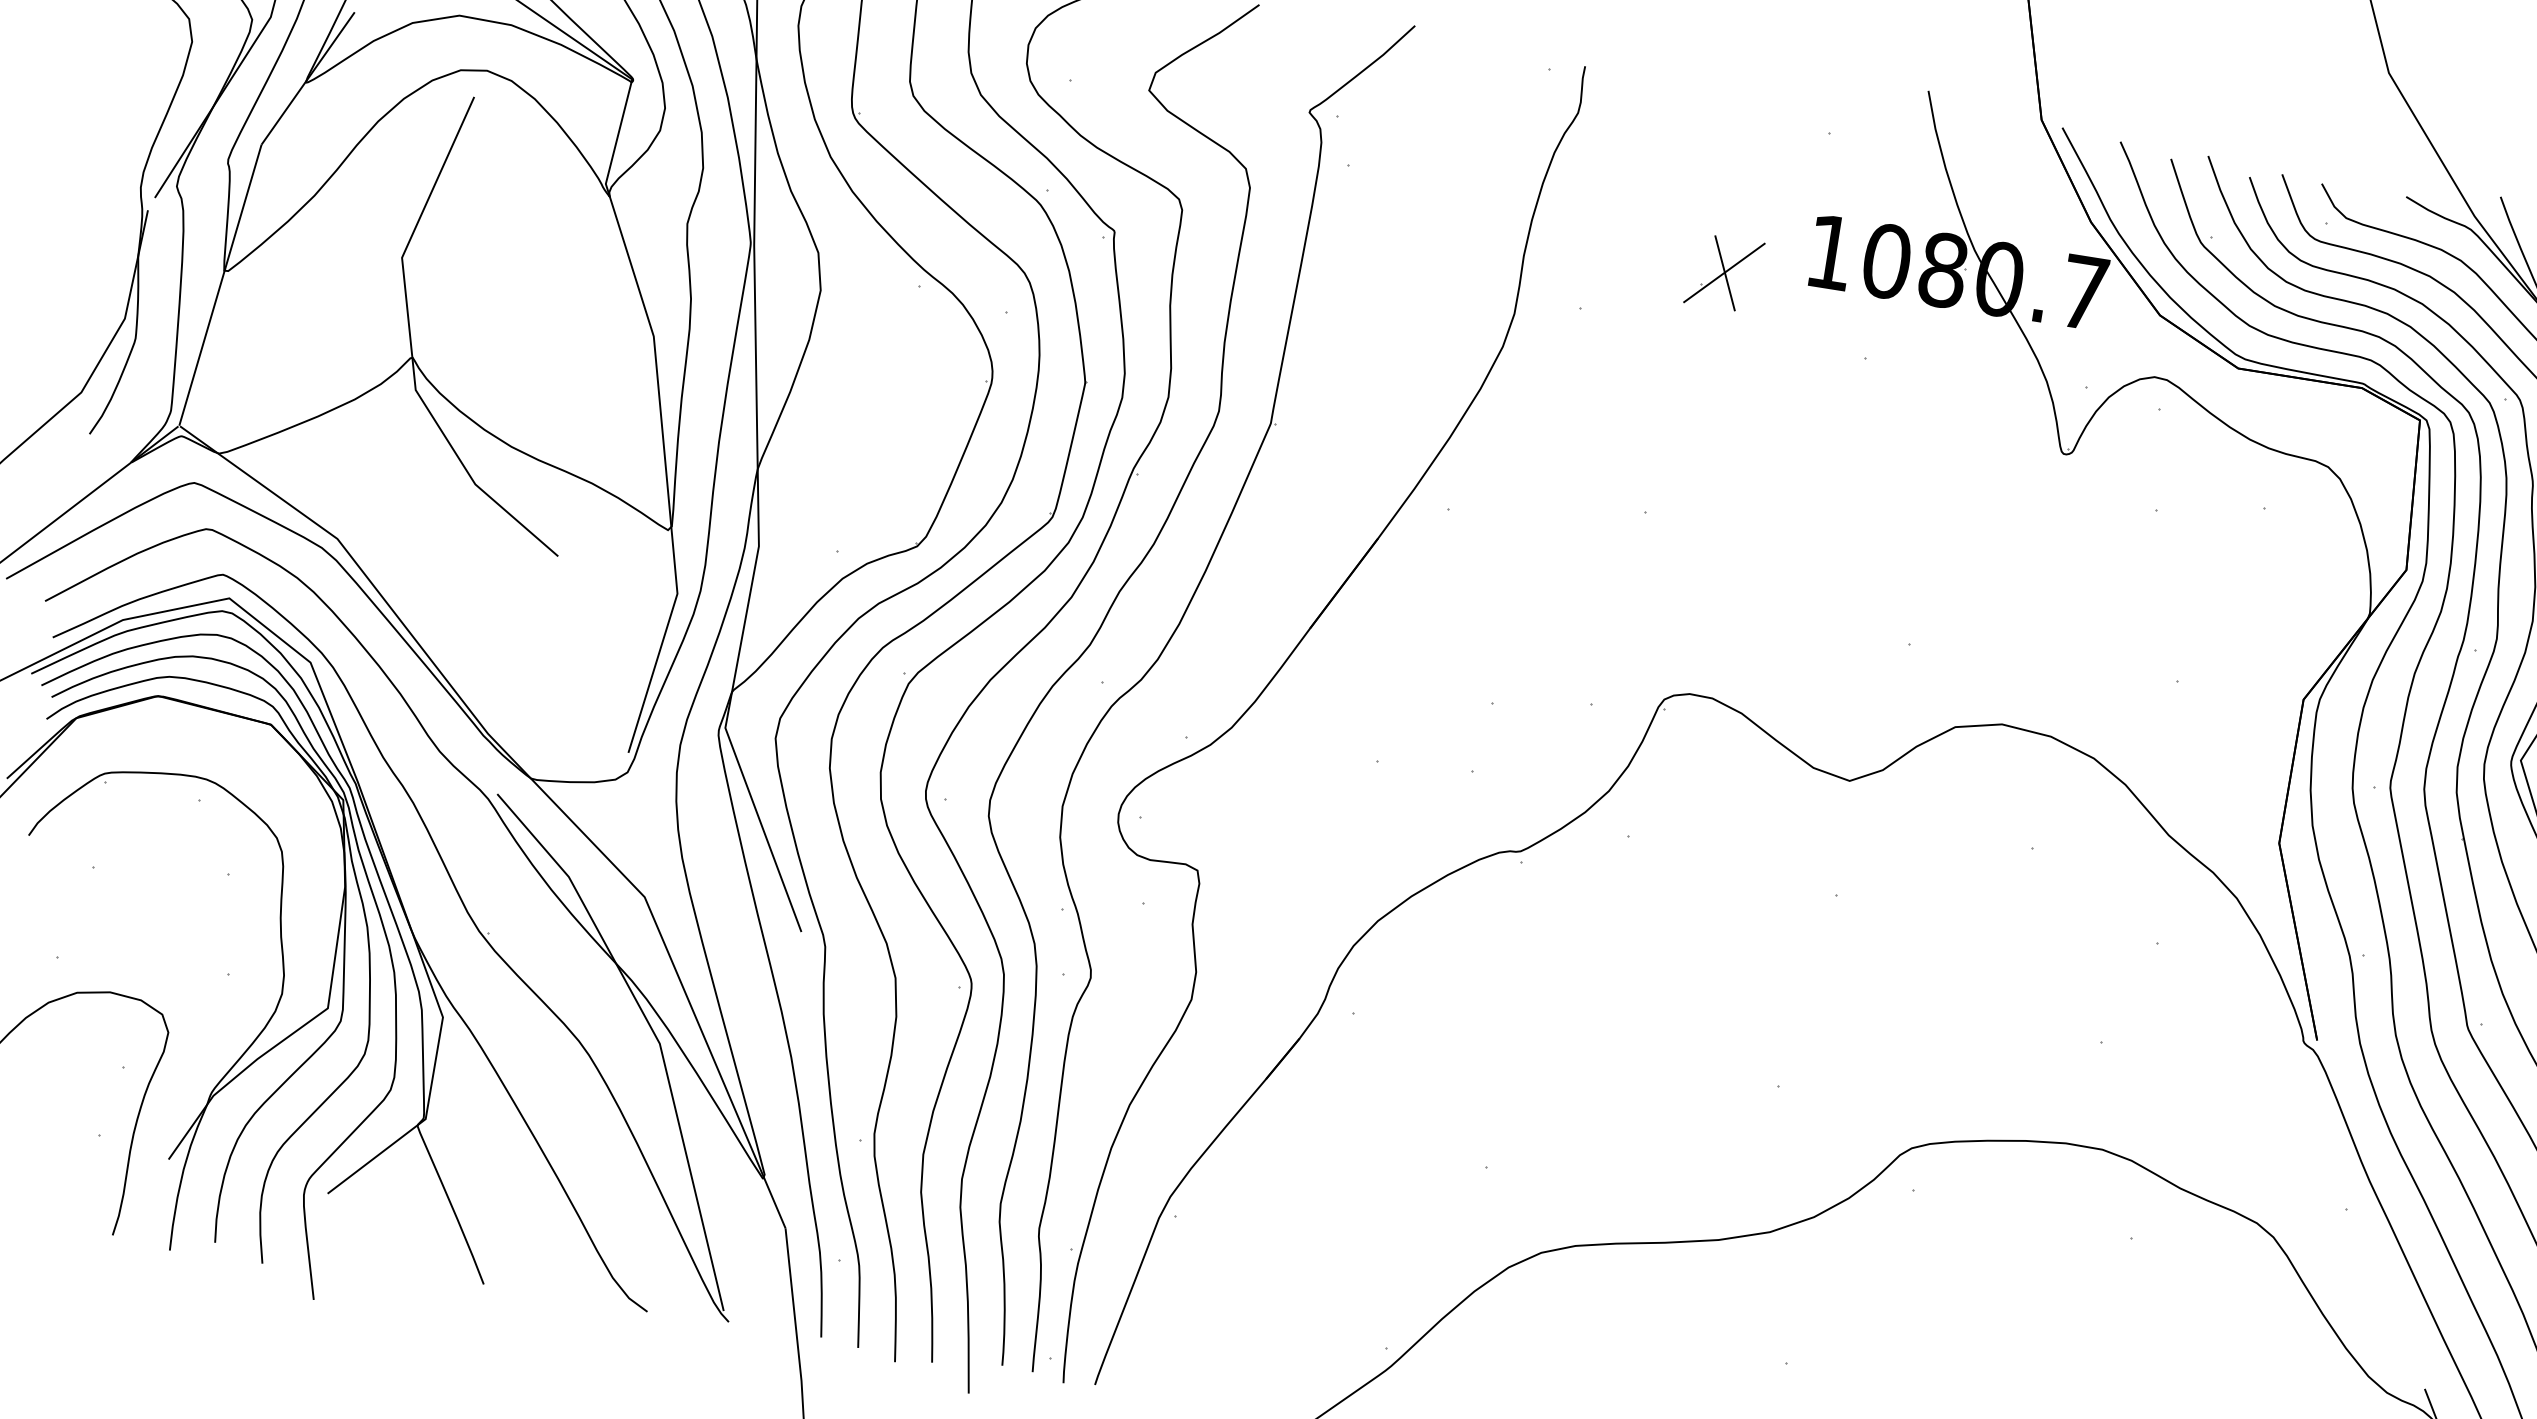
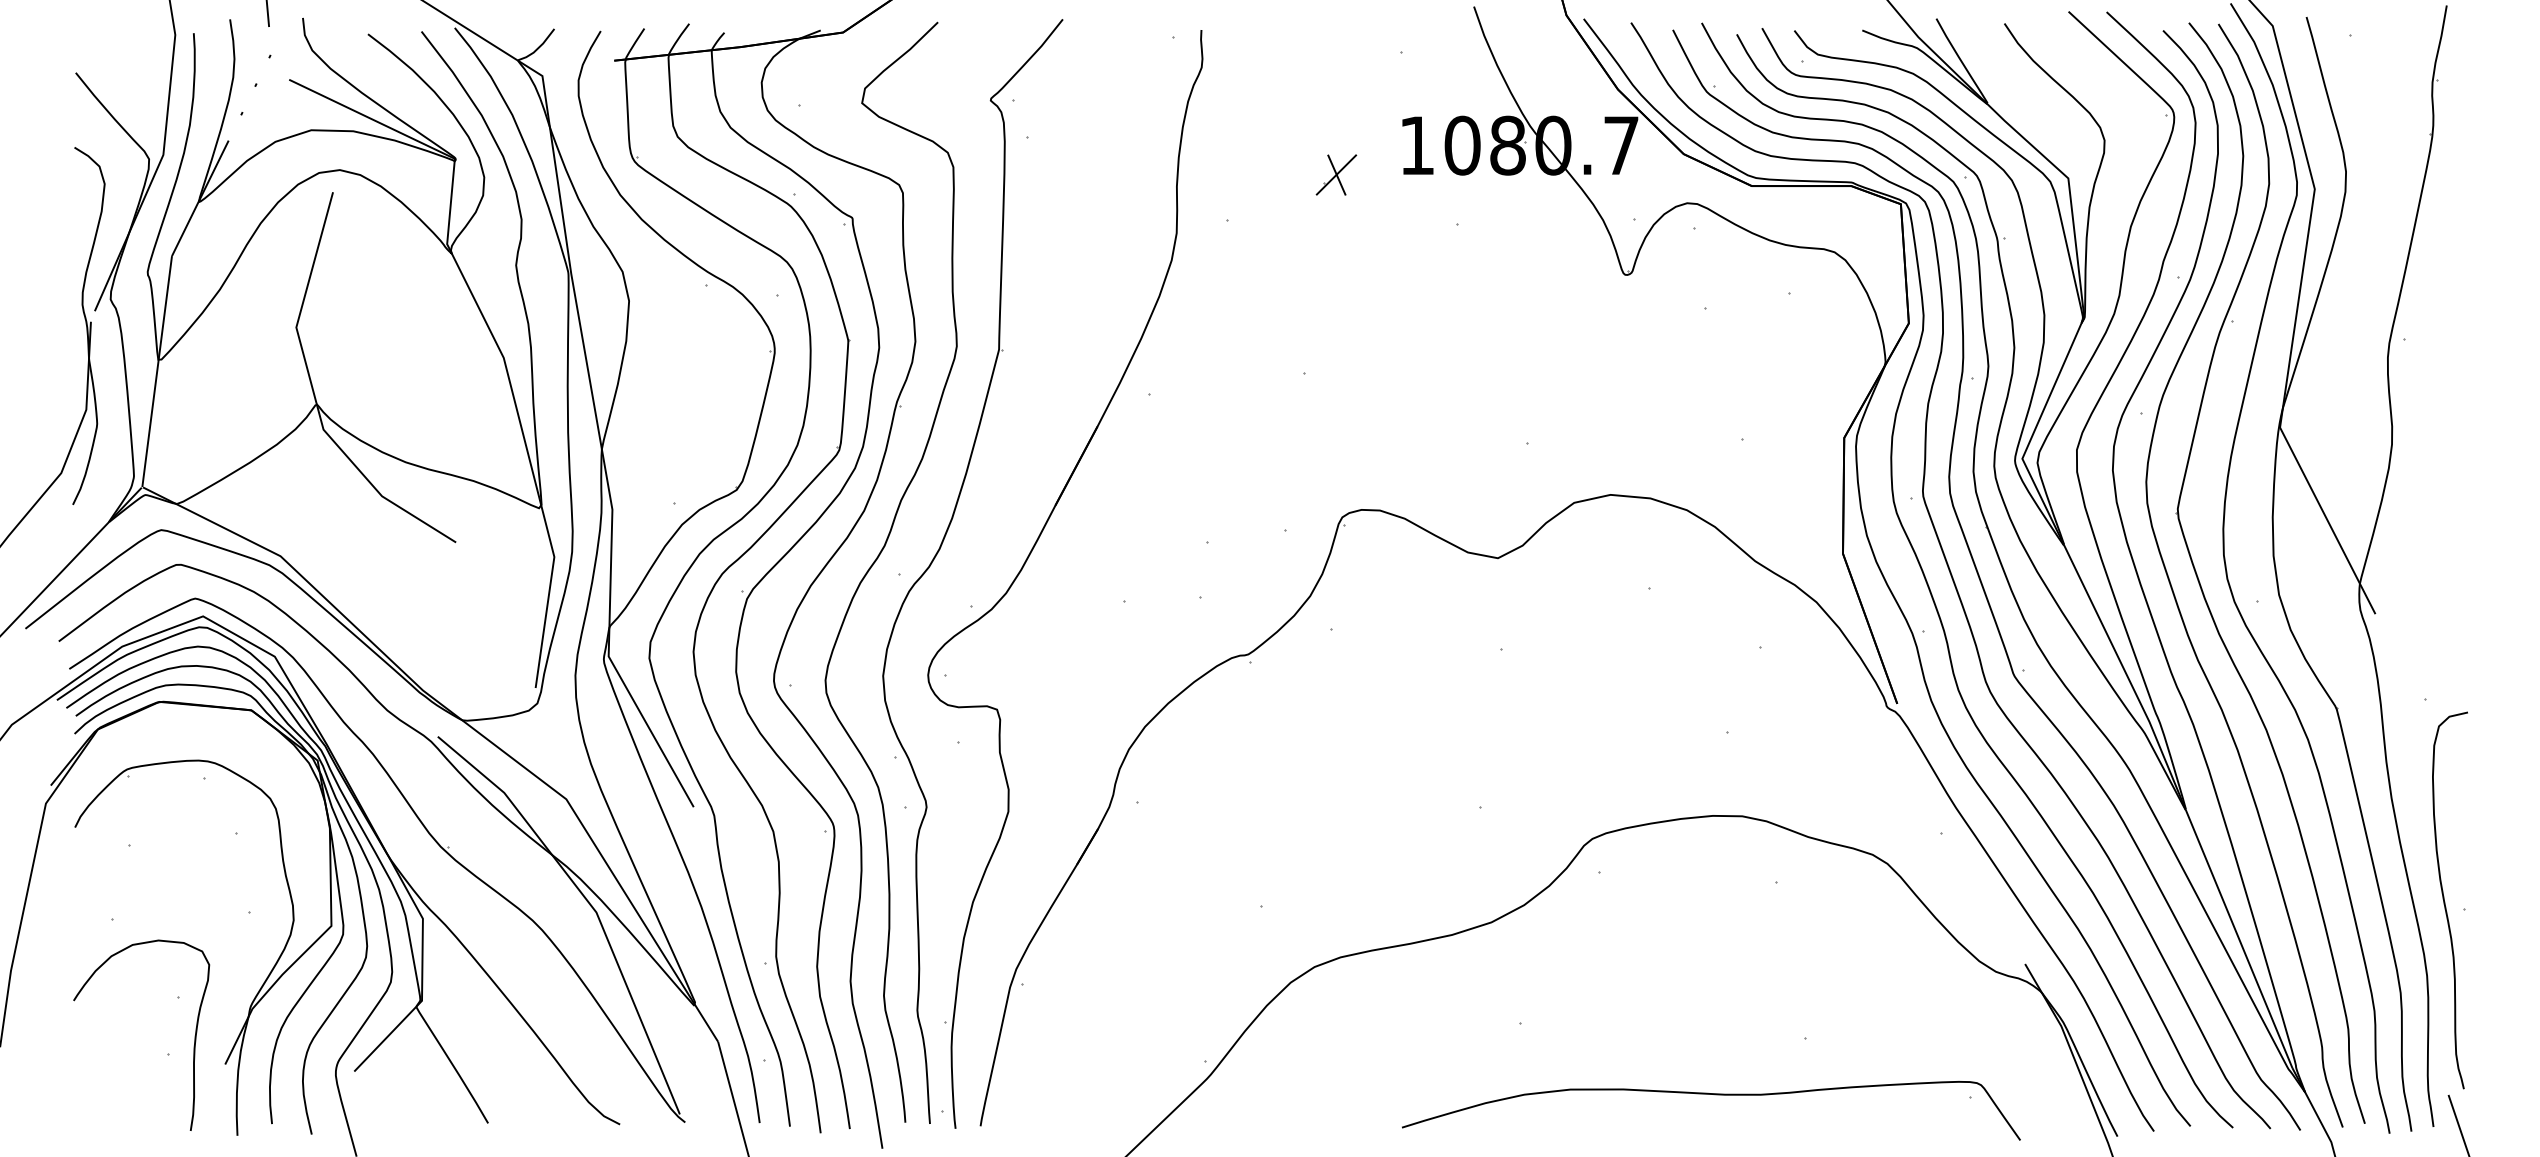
part: (1724, 272) -> (1336, 174), size x0.7

